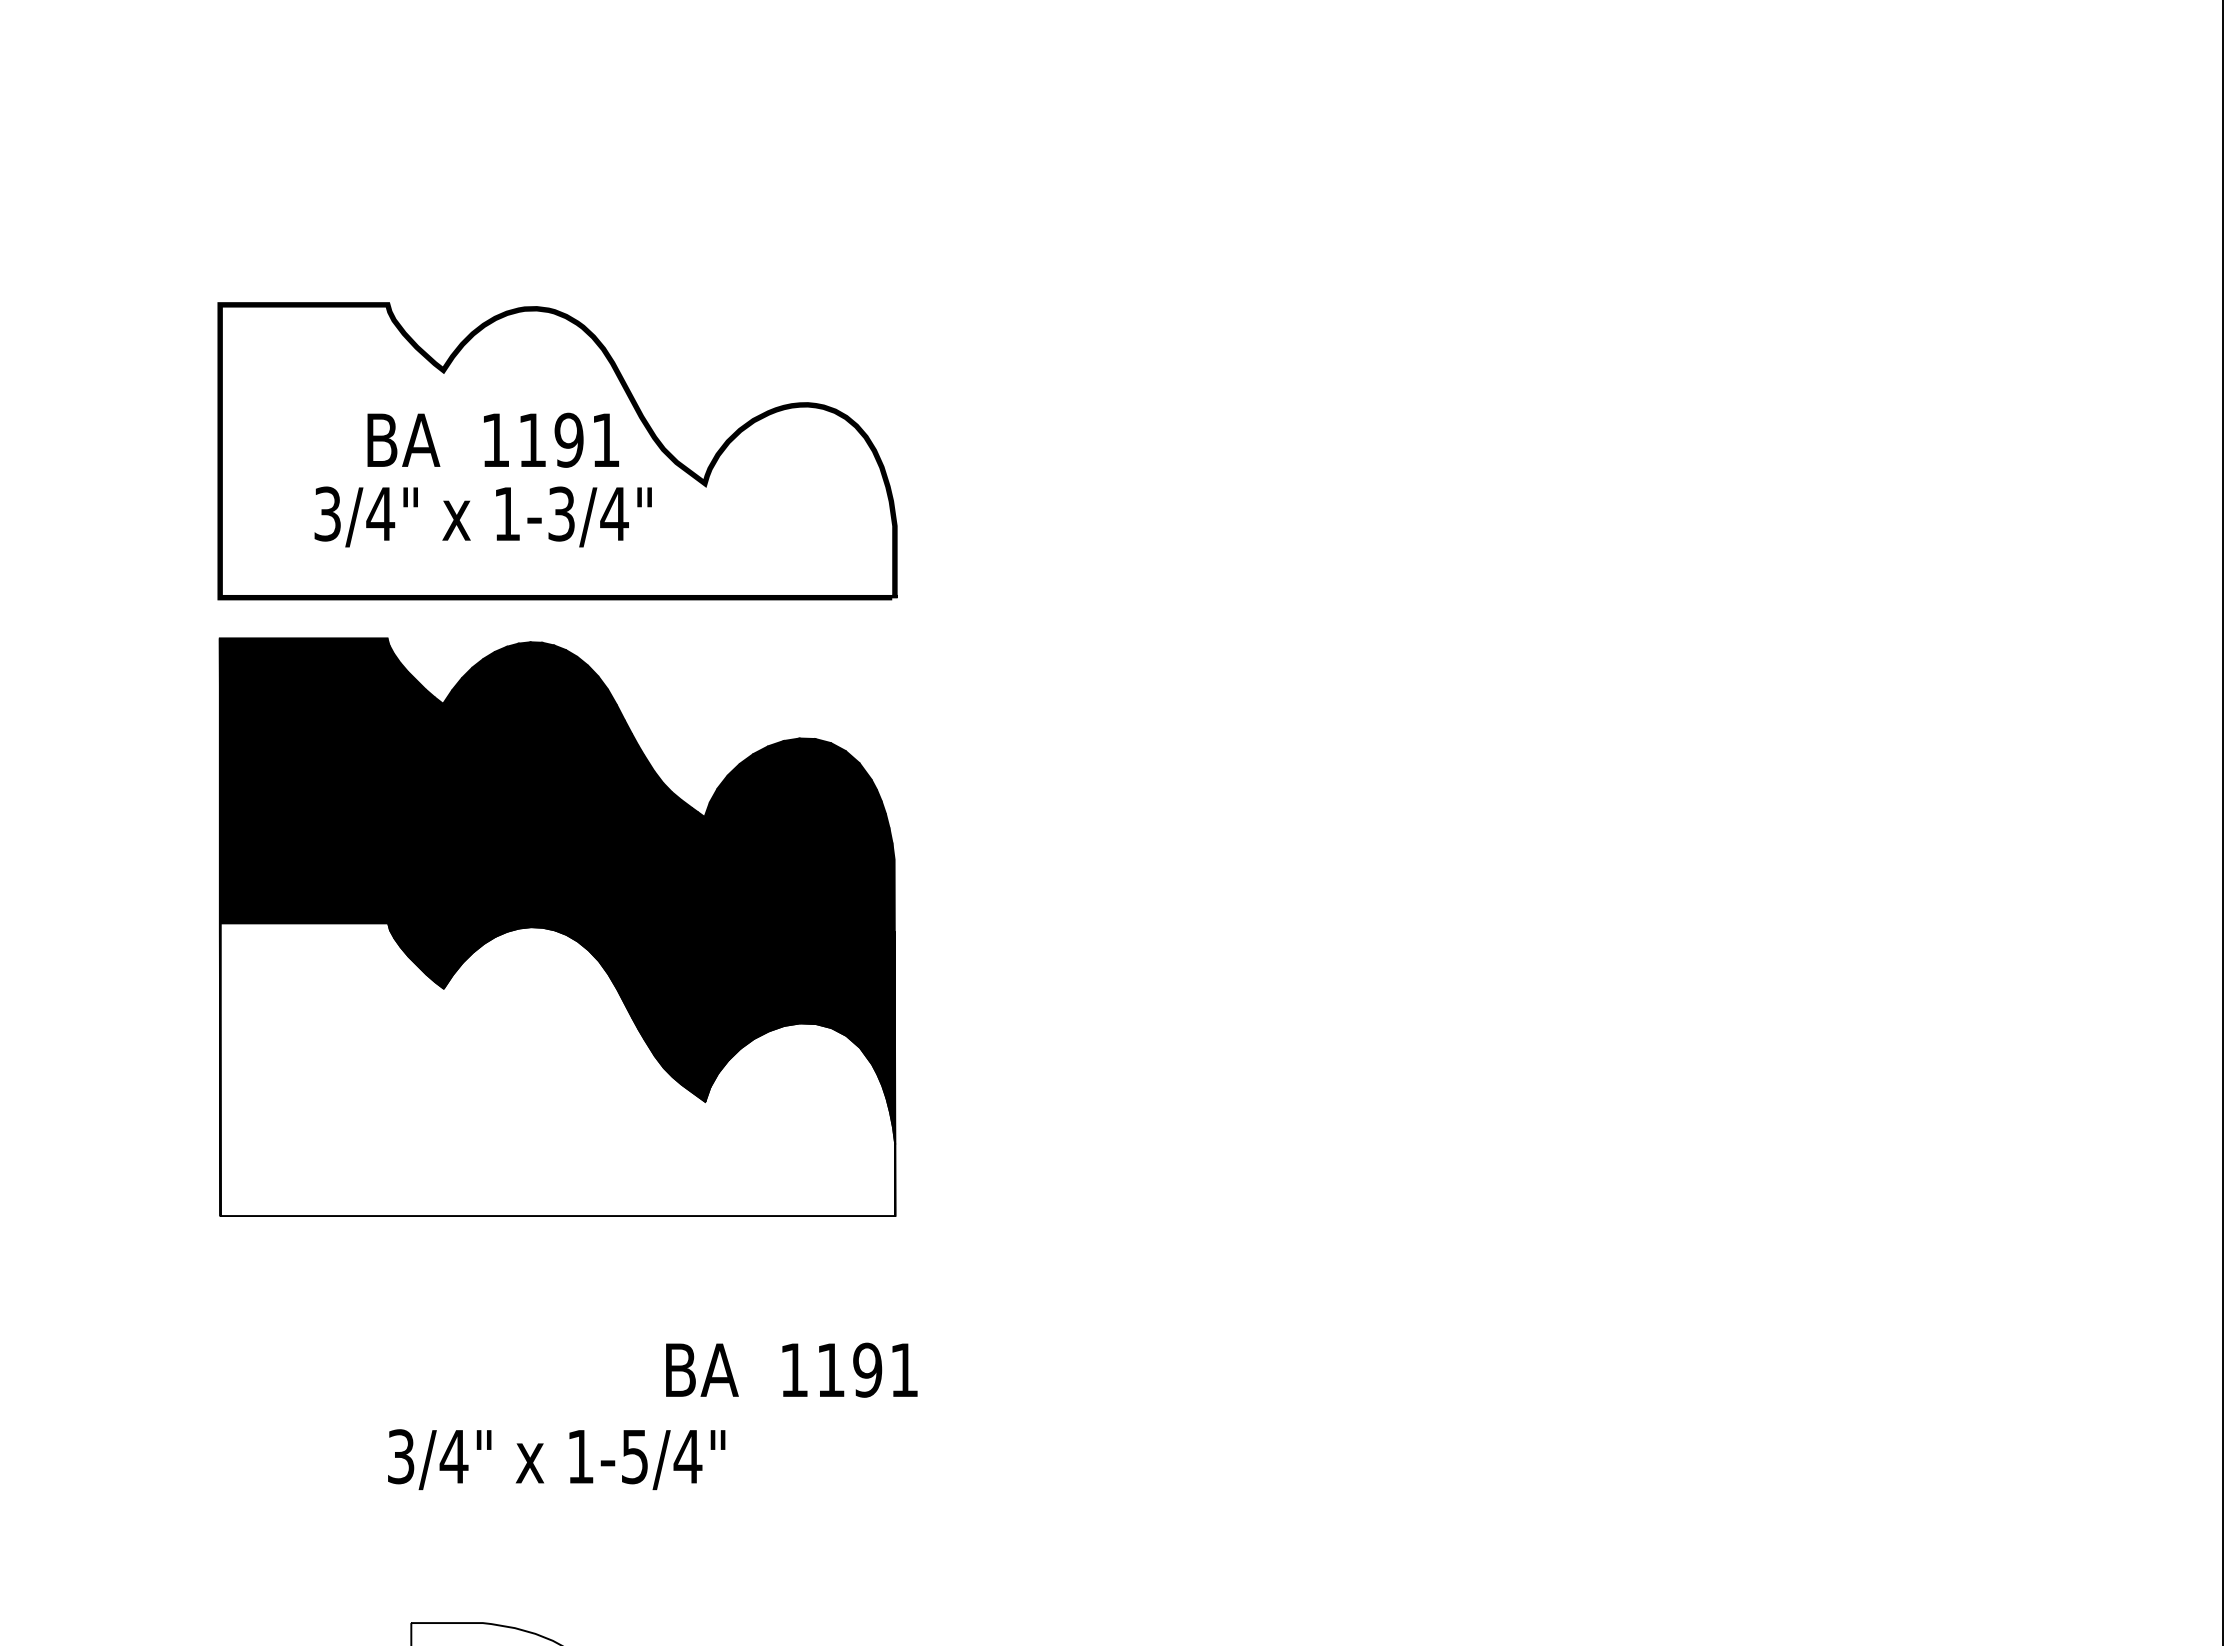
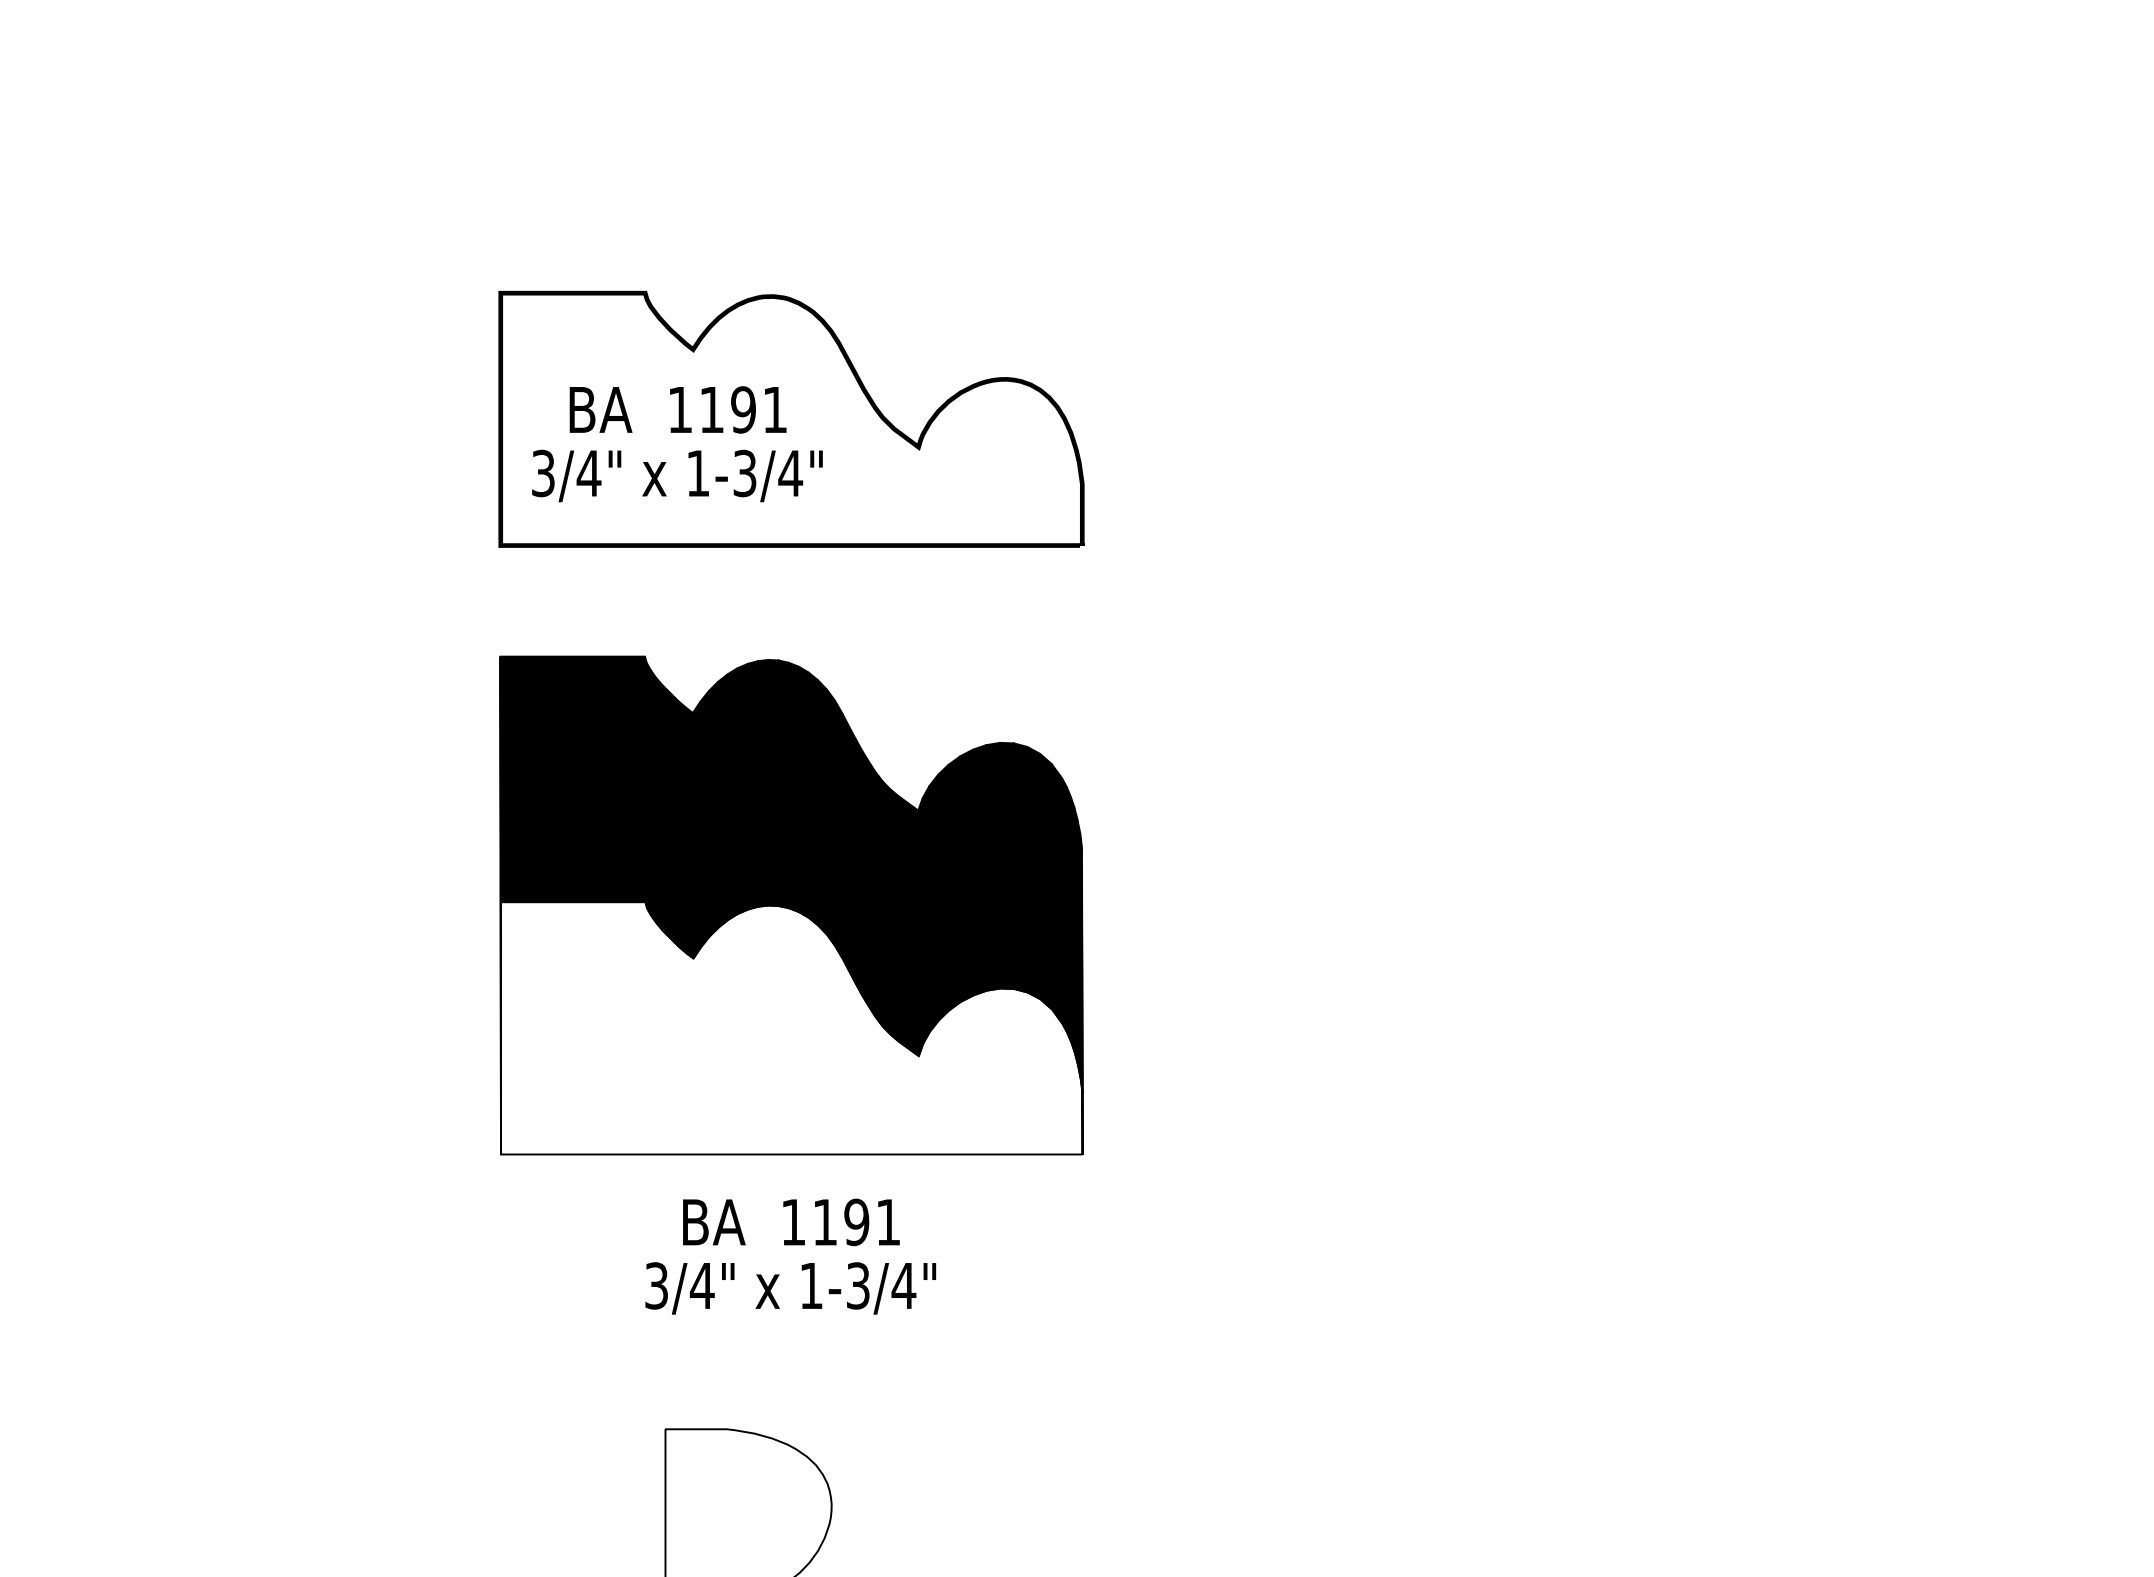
text: (492, 439) -> (677, 409), moved
text: (483, 516) -> (677, 475), moved
part: (557, 927) -> (791, 905), moved
text: (791, 1370) -> (791, 1222), moved
text: (635, 1456) -> (858, 1285), 1-5/4" -> 1-3/4"

